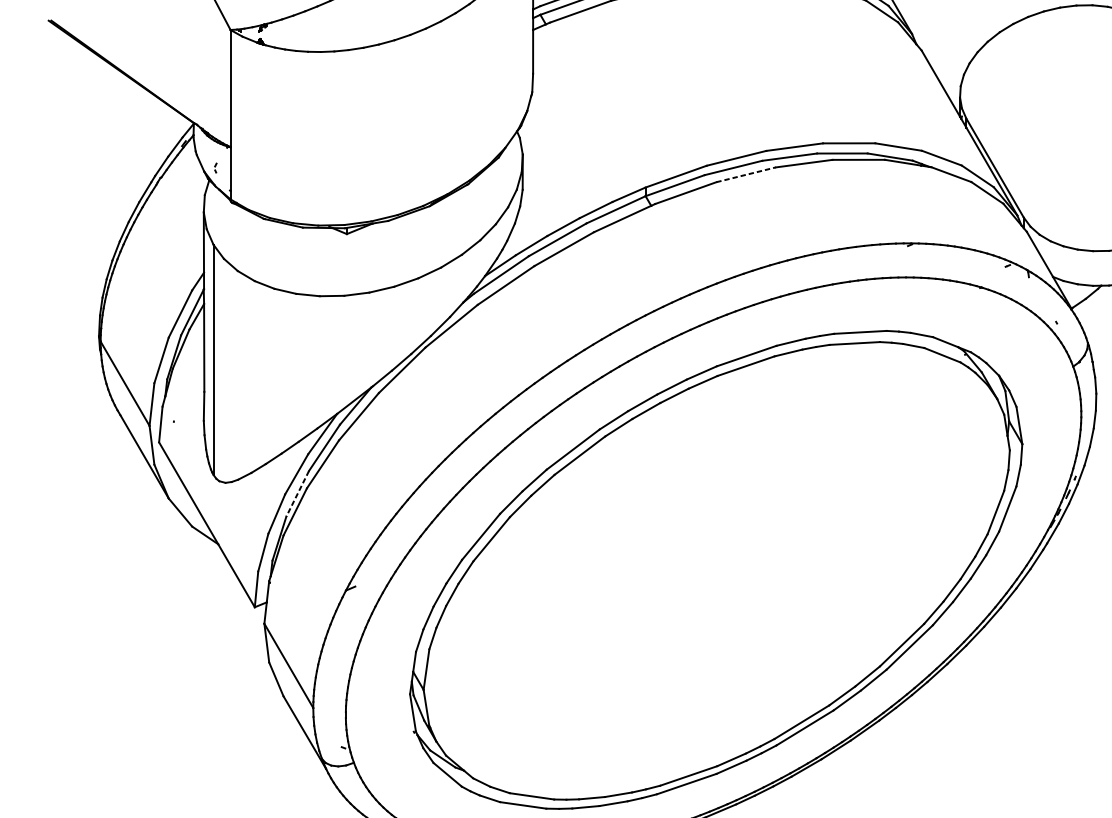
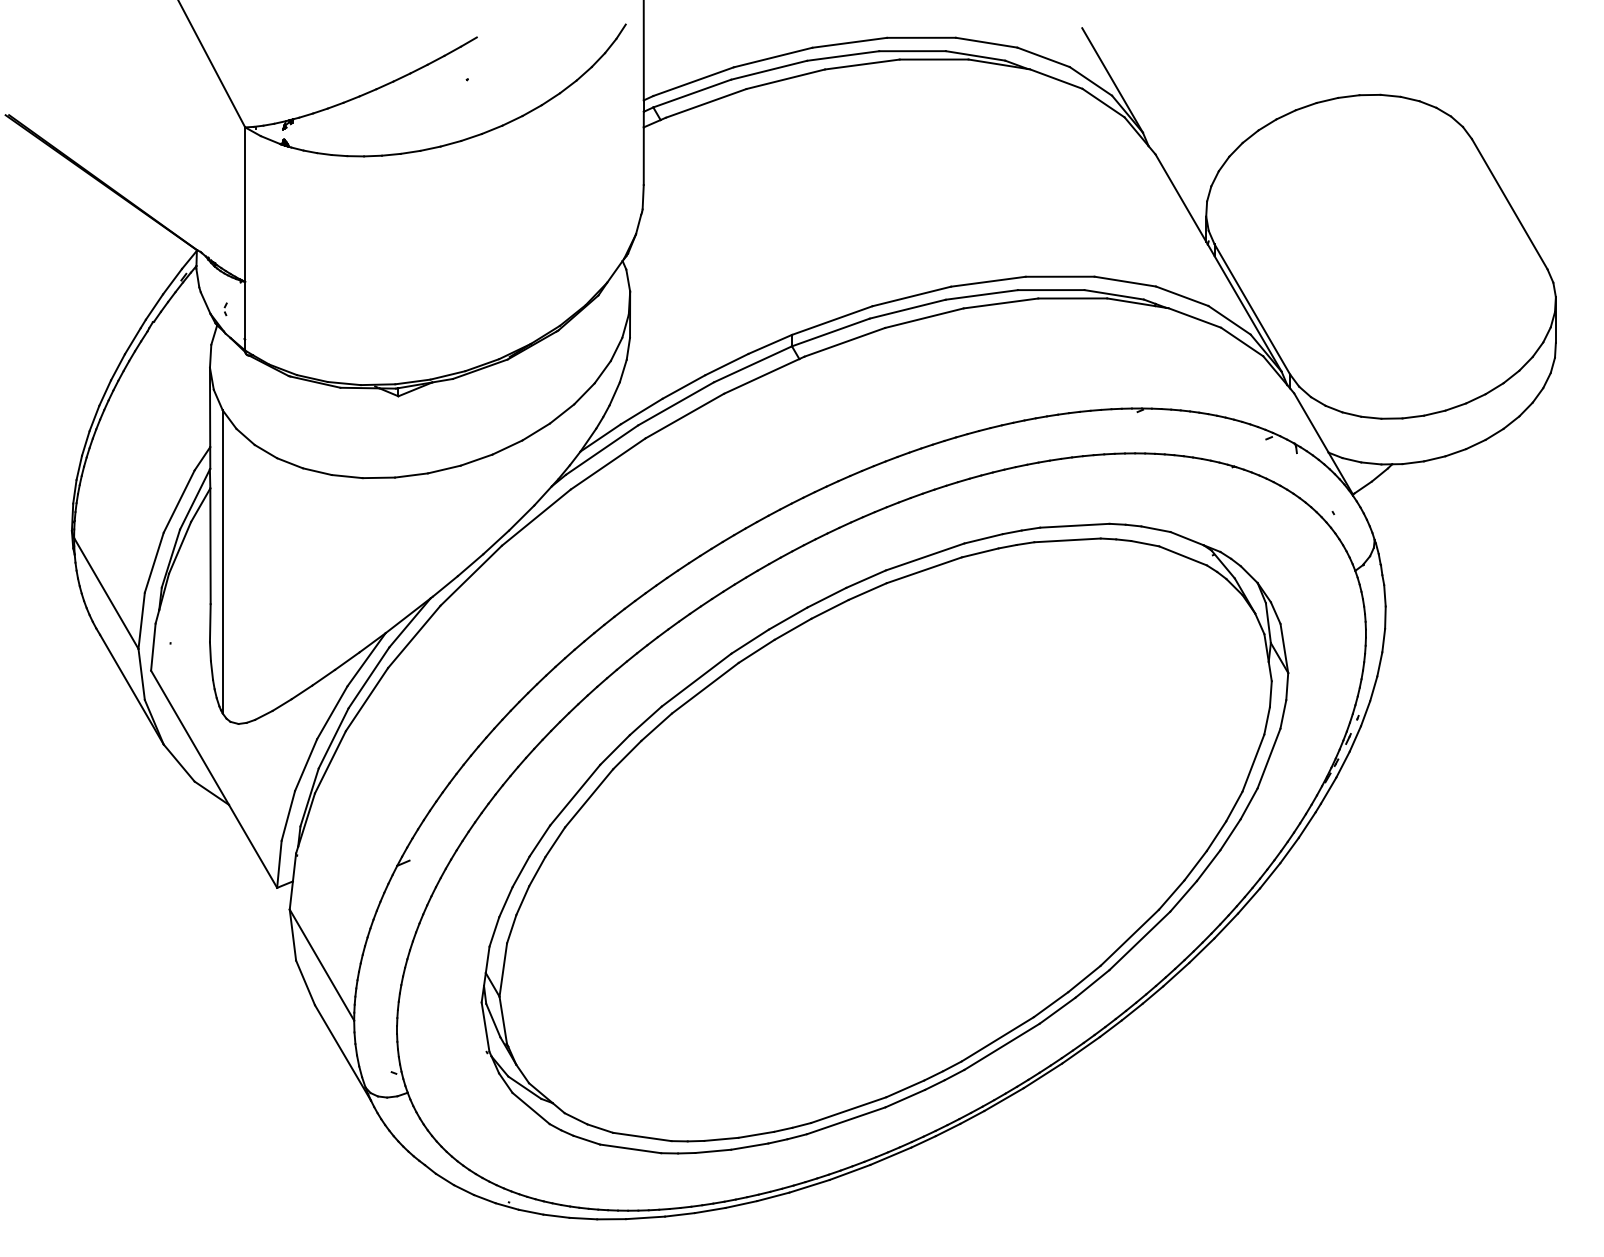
line: (746, 175) -> (924, 318), dashed -> solid
line: (297, 493) -> (333, 738), dashed -> solid

